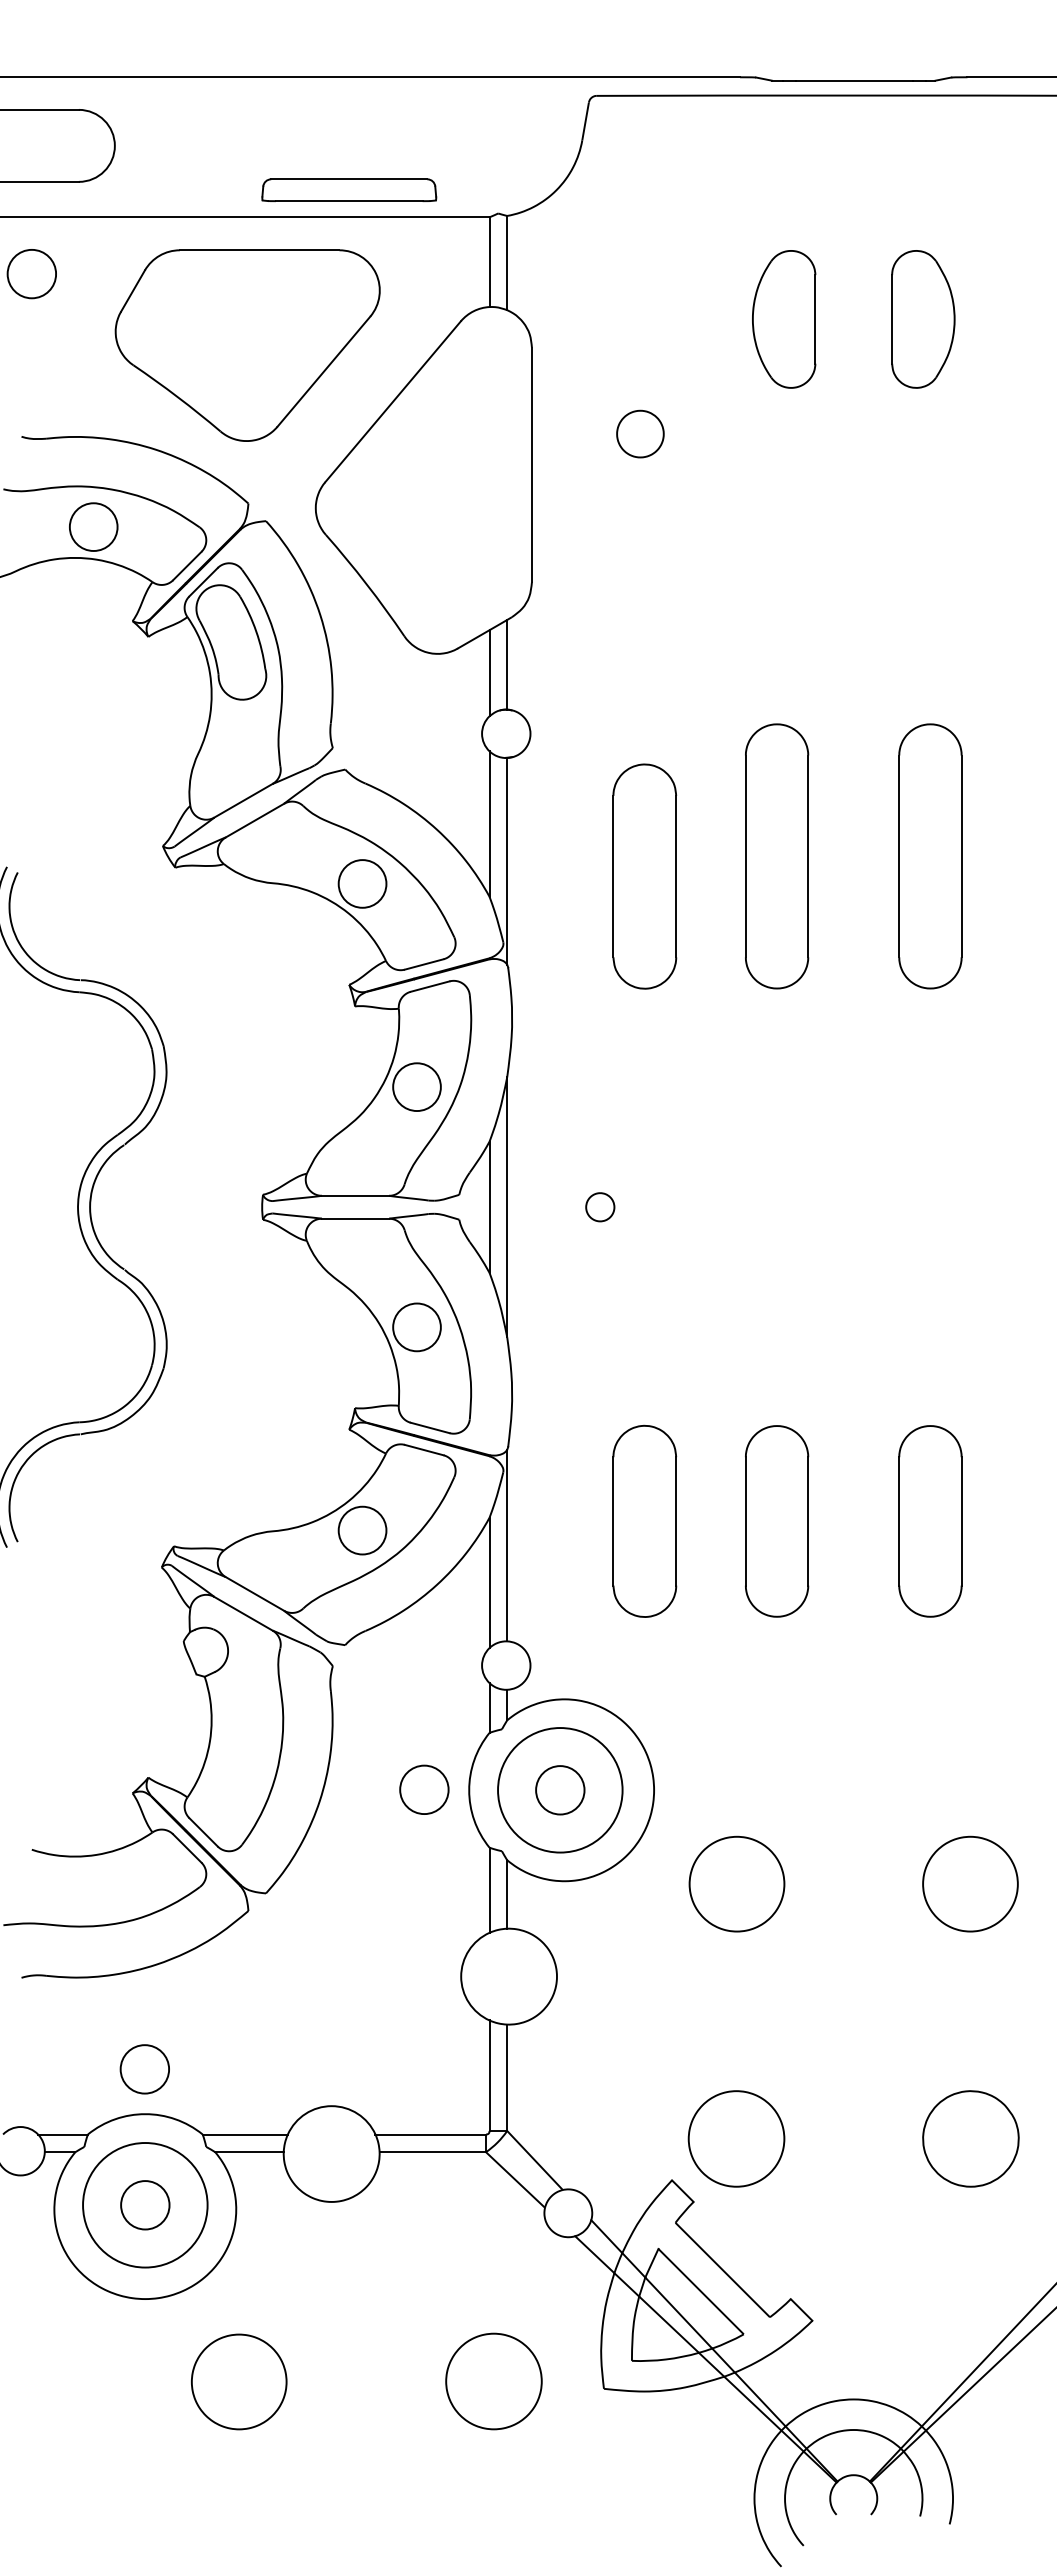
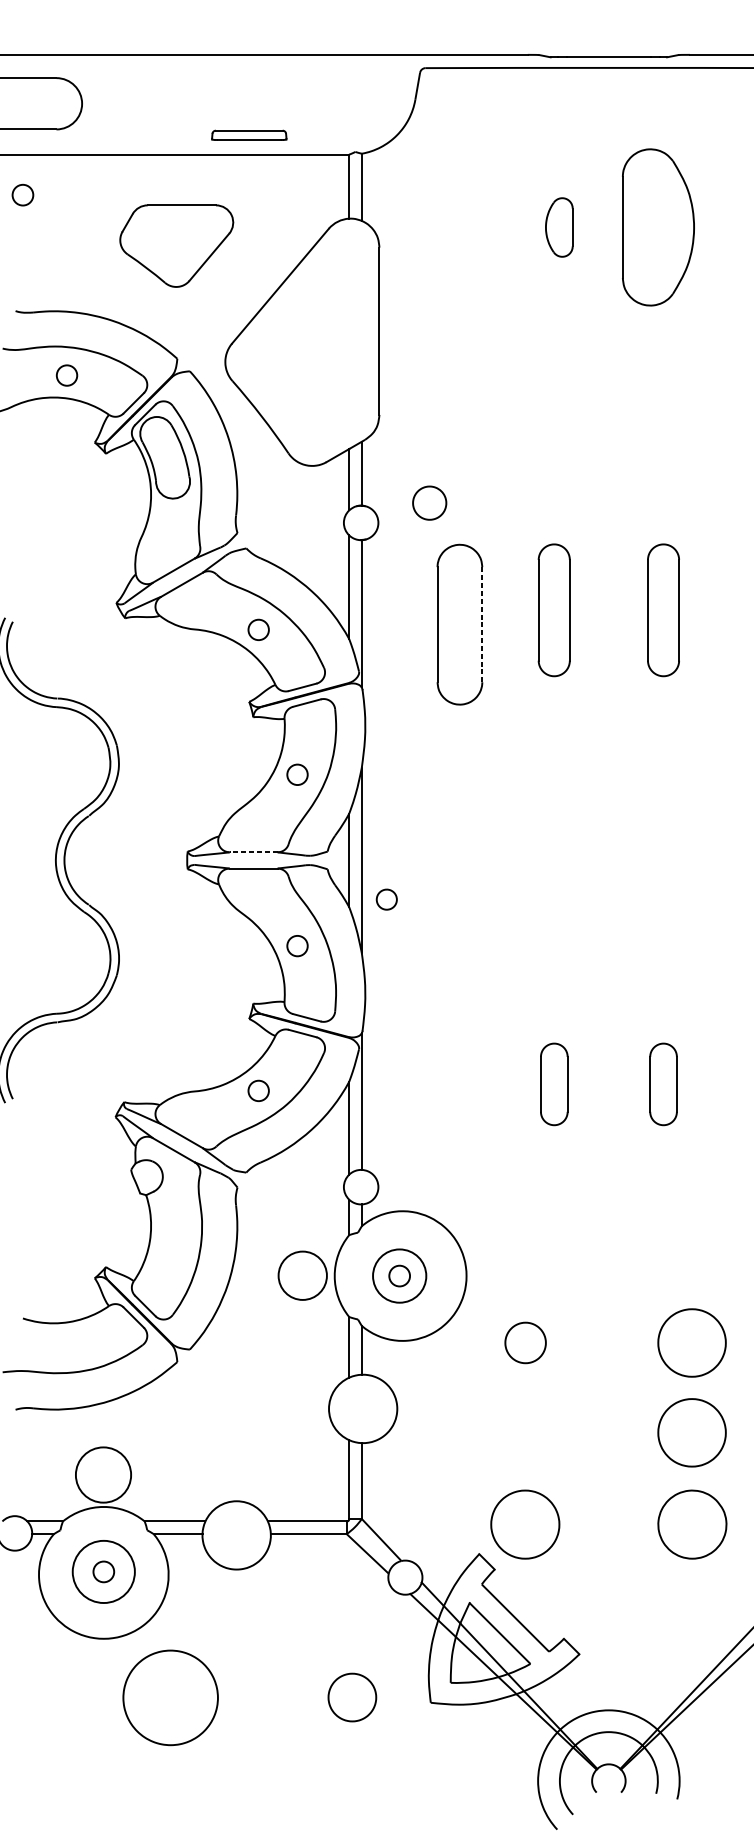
part: (349, 189) -> (249, 134), size x0.6
circle: (31, 273) -> (22, 194), size x0.6
part: (784, 319) -> (559, 227), size x0.6
part: (923, 319) -> (658, 227), size x1.6
part: (247, 345) -> (176, 246), size x0.6
part: (640, 433) -> (429, 502), moved
circle: (93, 526) -> (66, 375), size x0.6
part: (777, 856) -> (554, 610), size x0.7
part: (930, 856) -> (663, 610), size x0.7
line: (676, 876) -> (482, 624), solid -> dashed
circle: (362, 883) -> (258, 629), size x0.6
circle: (416, 1087) -> (297, 775), size x0.6
line: (355, 1195) -> (253, 852), solid -> dashed
part: (600, 1207) -> (386, 899), moved
circle: (416, 1327) -> (297, 946), size x0.6
part: (644, 1520) -> (459, 1083), removed
part: (777, 1521) -> (554, 1084), size x0.6
part: (930, 1521) -> (663, 1084), size x0.6
circle: (362, 1530) -> (258, 1090), size x0.6
circle: (424, 1789) -> (302, 1275), size x1.4
circle: (560, 1790) -> (399, 1276), size x0.6
circle: (560, 1790) -> (399, 1276), size x0.6
part: (736, 1883) -> (525, 1342), size x0.6
part: (970, 2009) -> (692, 1432), added
circle: (144, 2069) -> (103, 1475), size x1.6
circle: (145, 2205) -> (103, 1572), size x0.6
circle: (145, 2205) -> (103, 1572), size x0.7
part: (239, 2381) -> (170, 1697), size x1.4
part: (493, 2381) -> (352, 1697), size x0.7

